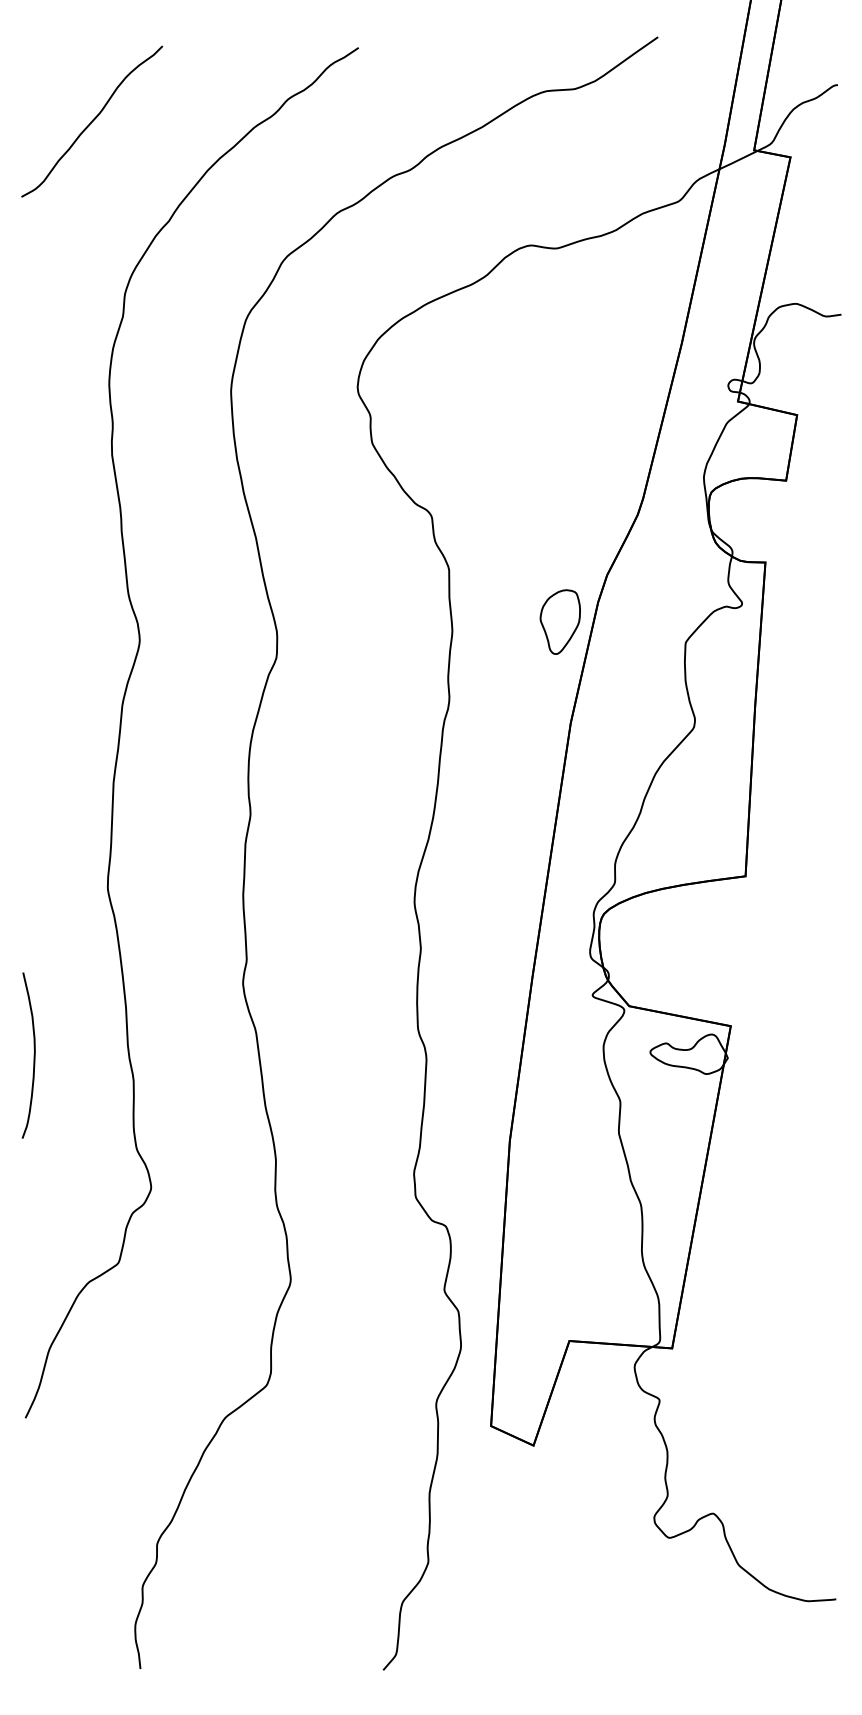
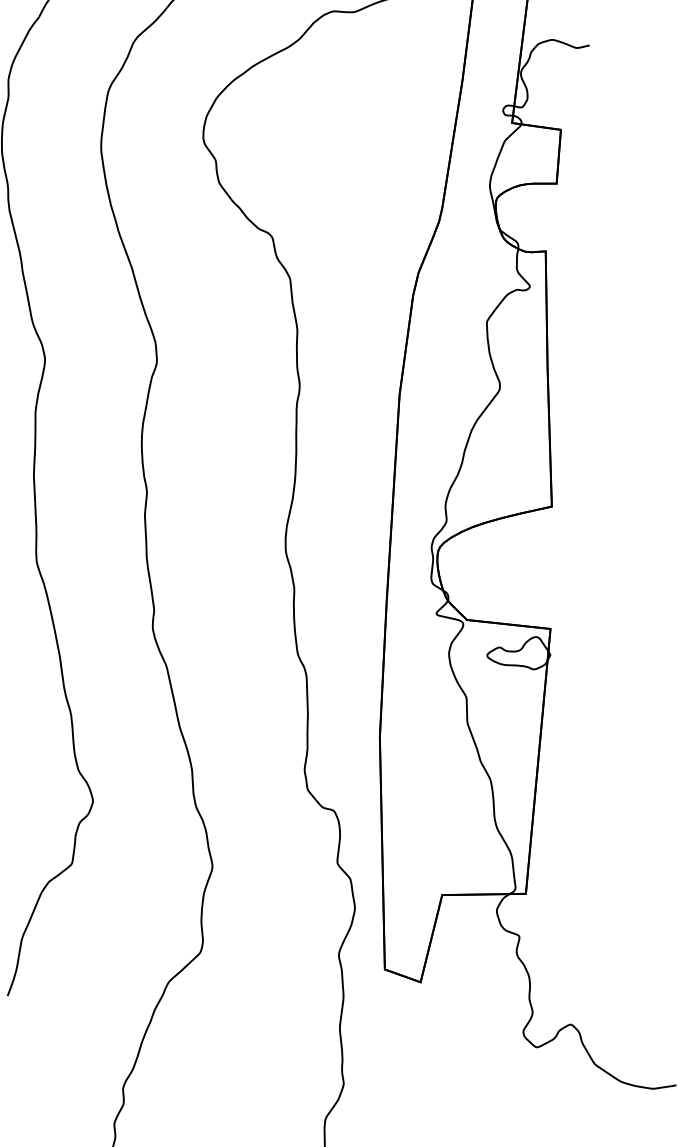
part: (559, 621) -> (383, 313), removed

